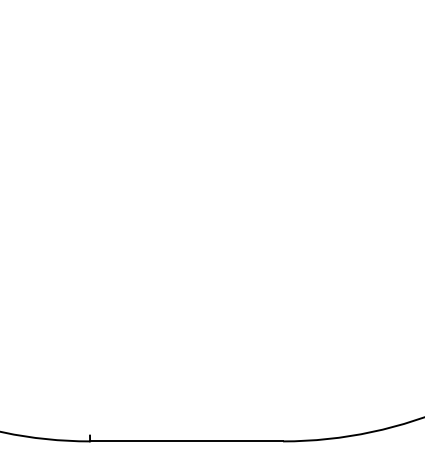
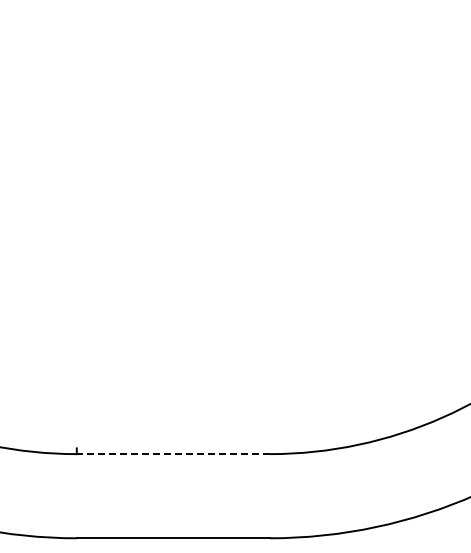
line: (186, 441) -> (173, 454), solid -> dashed

